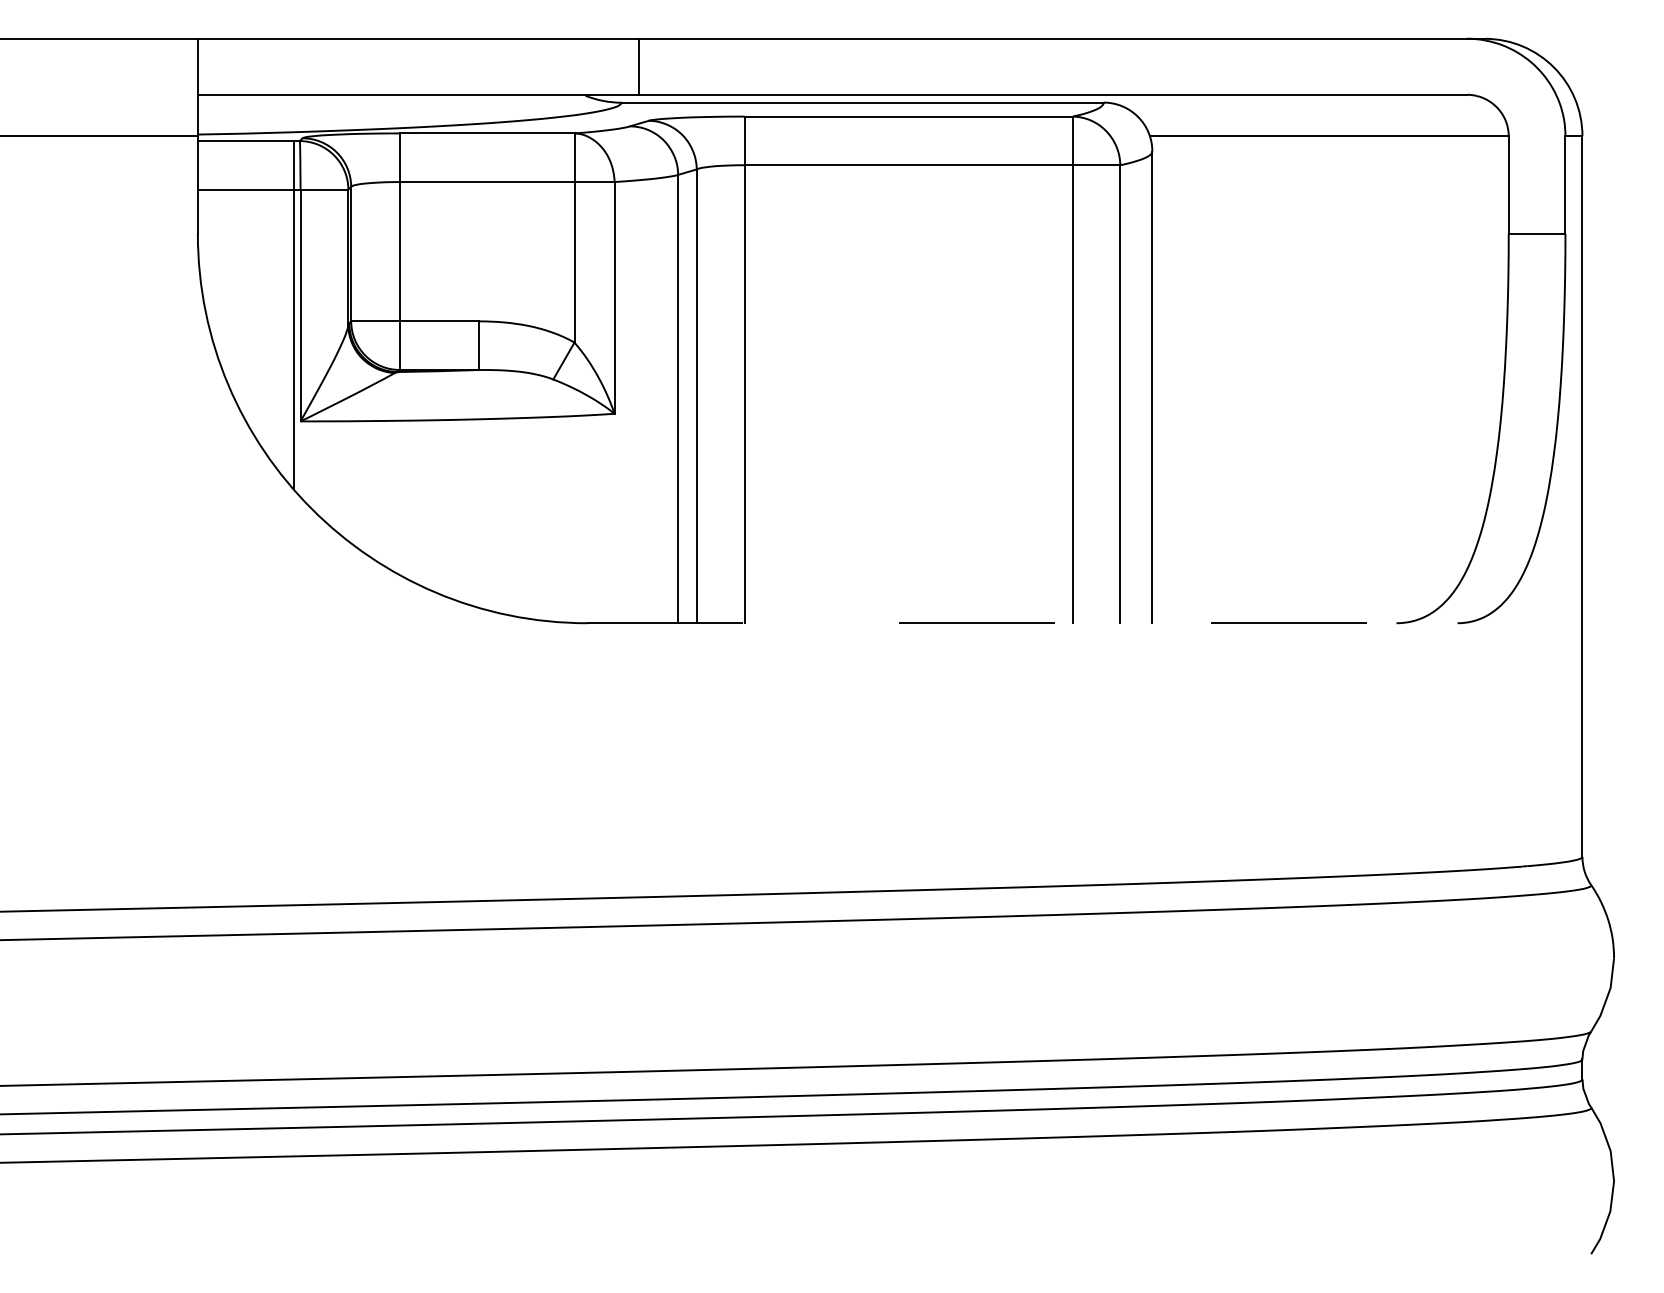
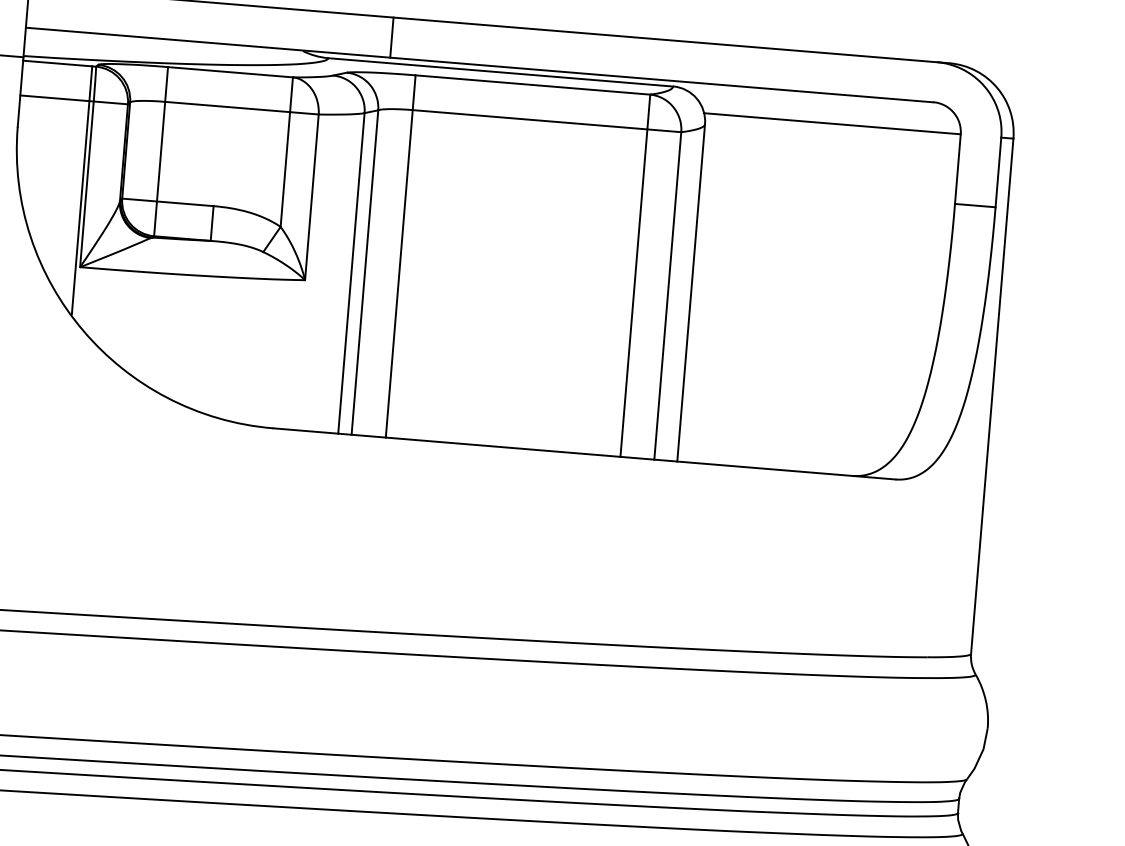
line: (639, 66) -> (391, 37), moved
line: (1023, 623) -> (585, 454), dashed -> solid

